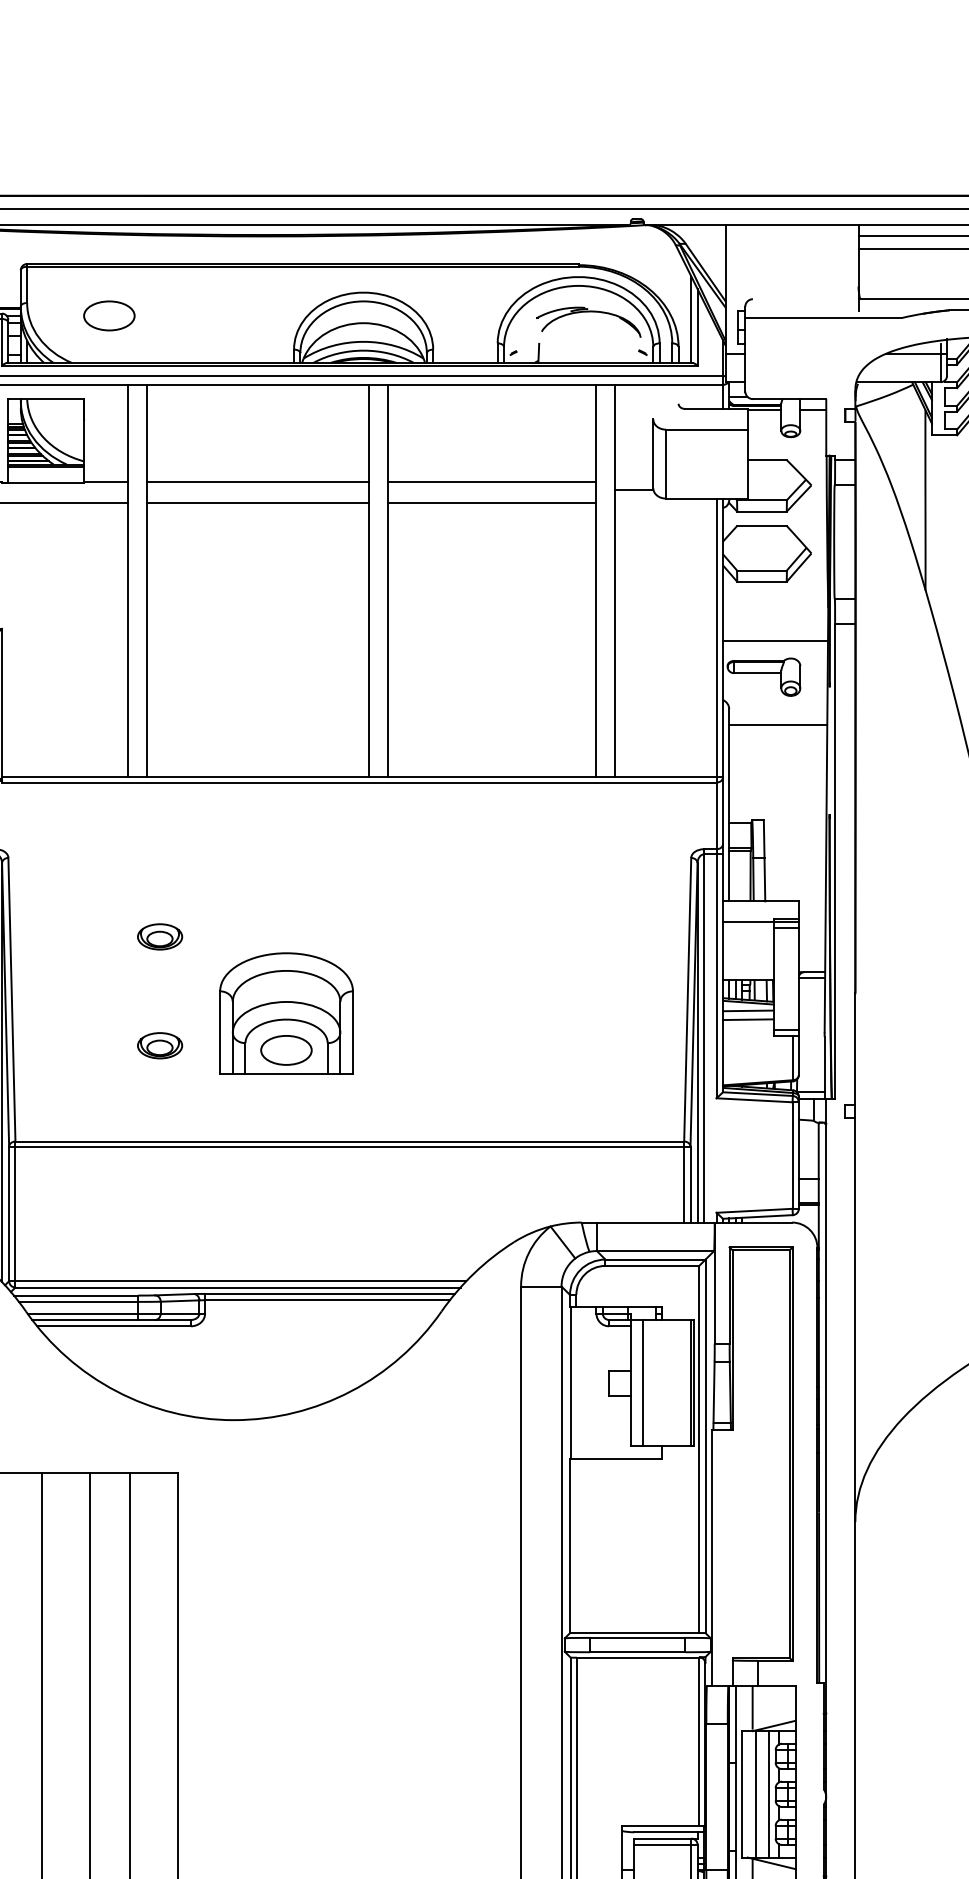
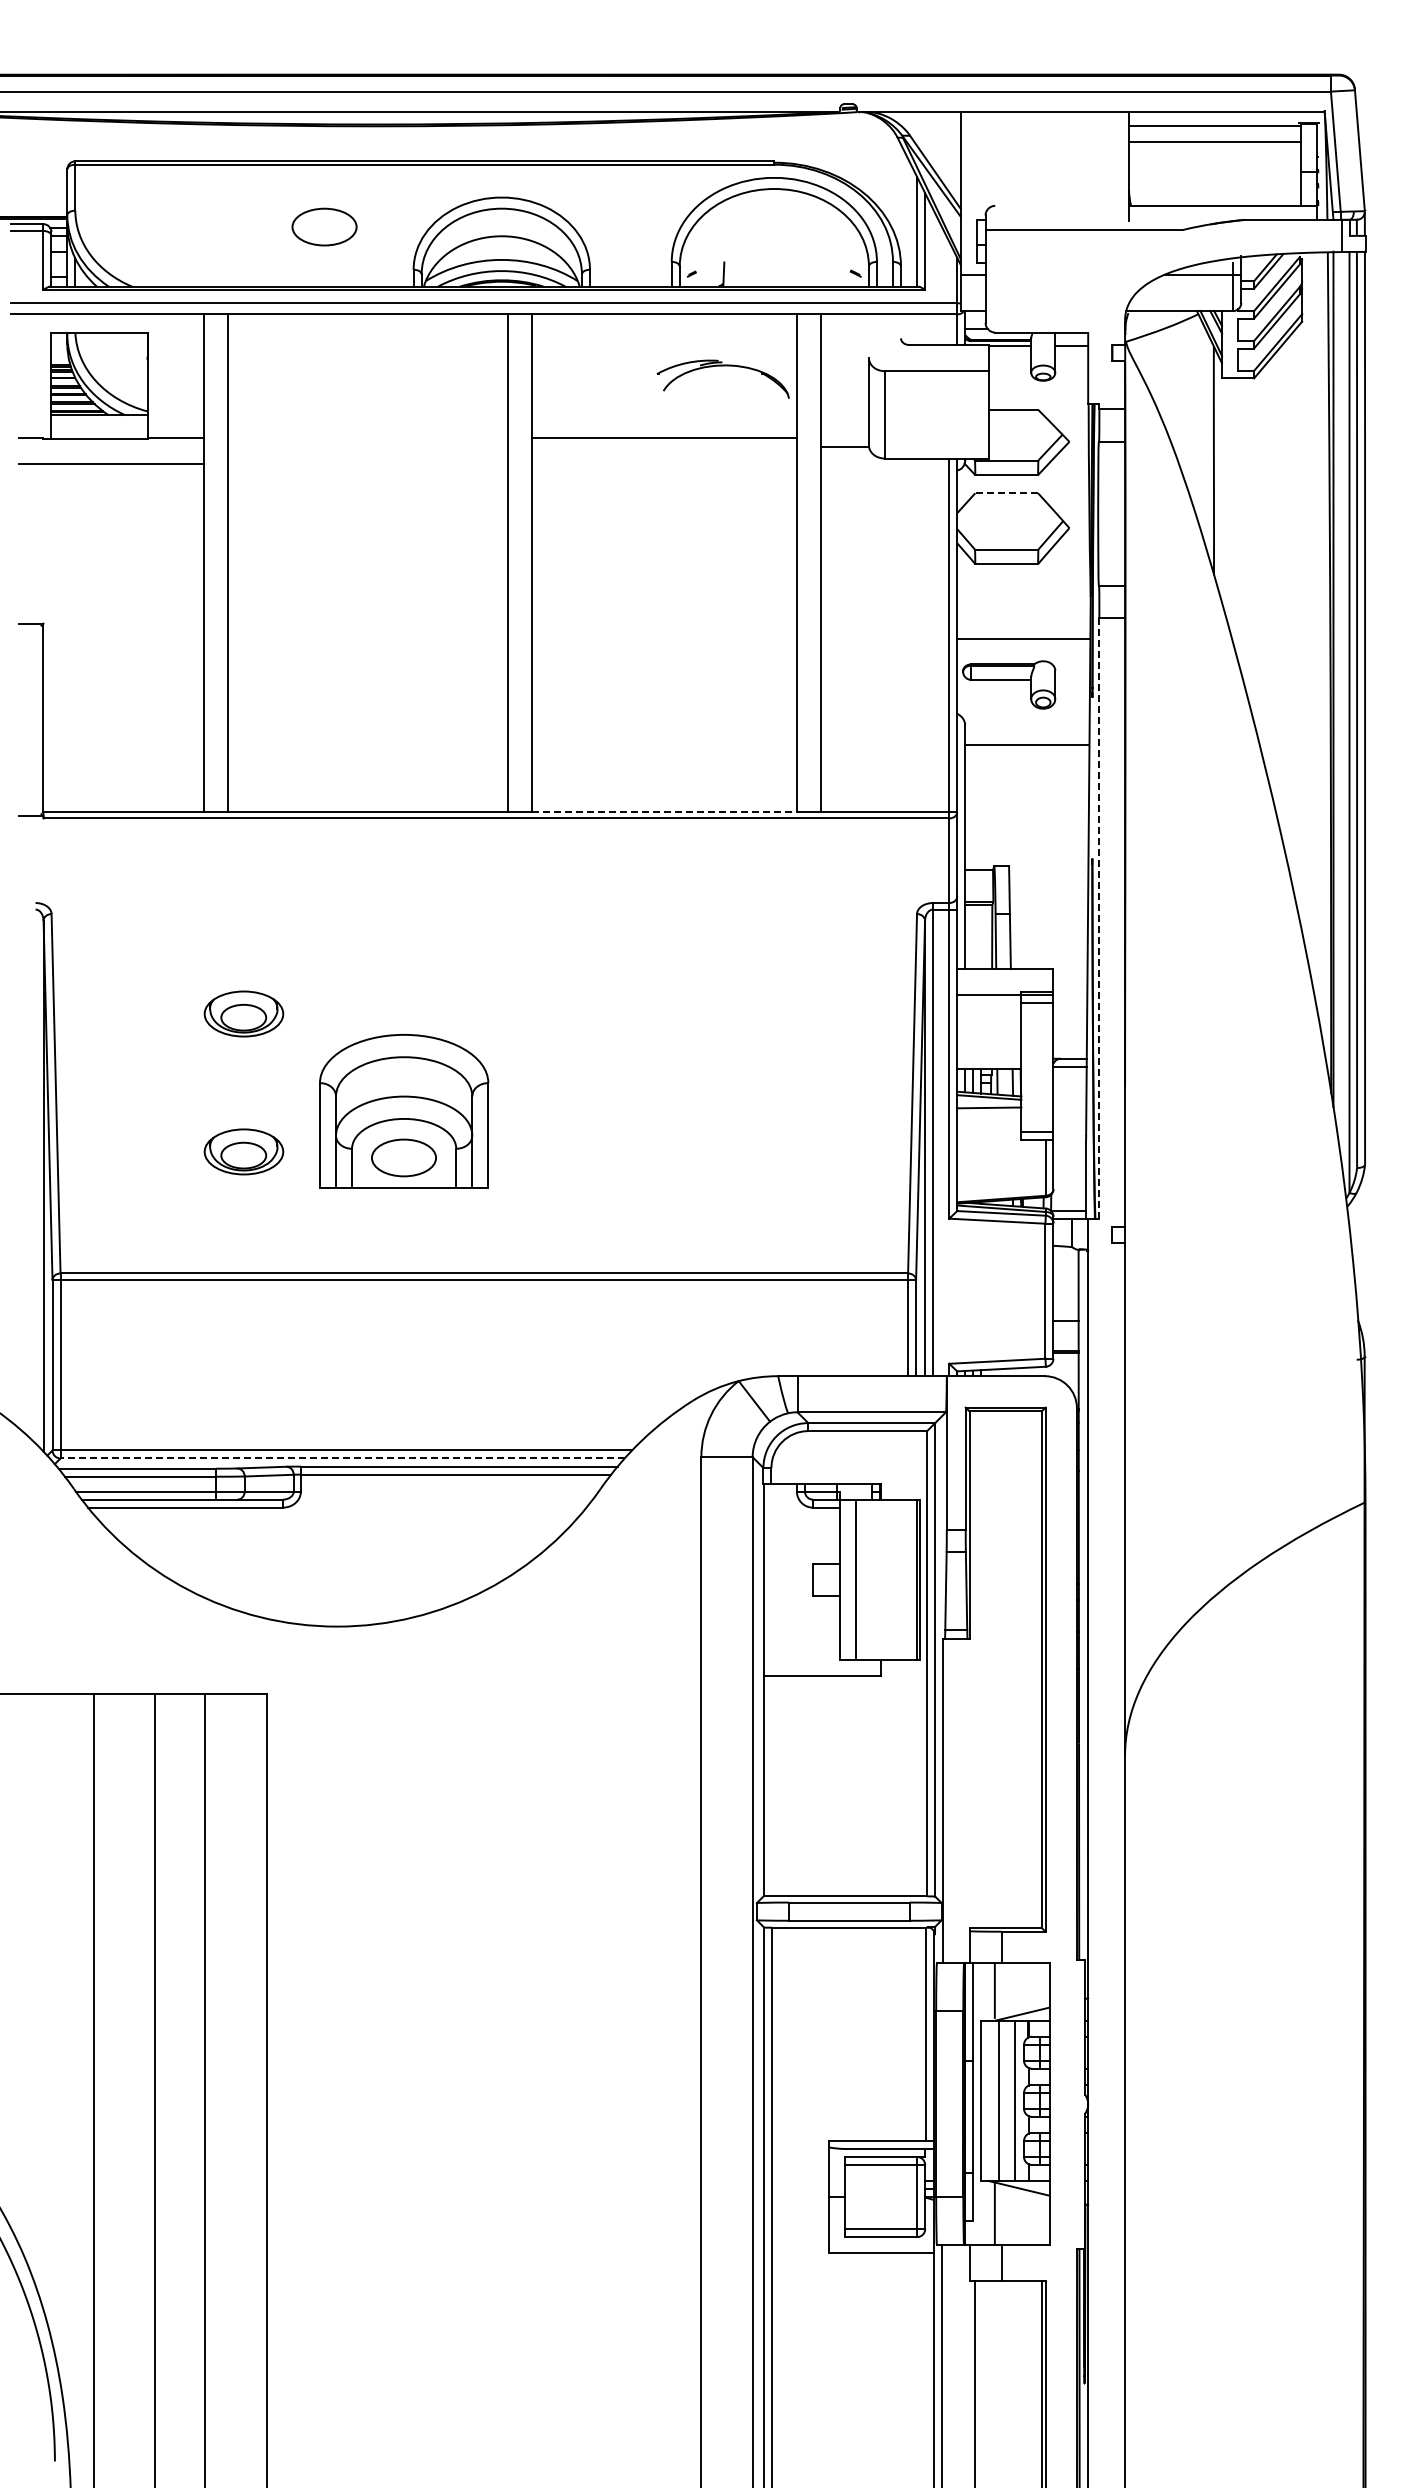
part: (588, 312) -> (722, 366), moved
part: (109, 315) -> (324, 226), moved
line: (46, 466) -> (99, 418), removed
line: (257, 481) -> (367, 437), removed
line: (257, 503) -> (367, 464), removed
line: (491, 503) -> (664, 464), removed
line: (761, 526) -> (1006, 493), solid -> dashed
line: (492, 777) -> (665, 811), solid -> dashed
line: (835, 861) -> (1099, 918), solid -> dashed
part: (159, 937) -> (243, 1014), size x1.4
line: (748, 1019) -> (989, 1118), removed
part: (159, 1046) -> (243, 1152), size x1.4
line: (237, 1287) -> (342, 1458), solid -> dashed

